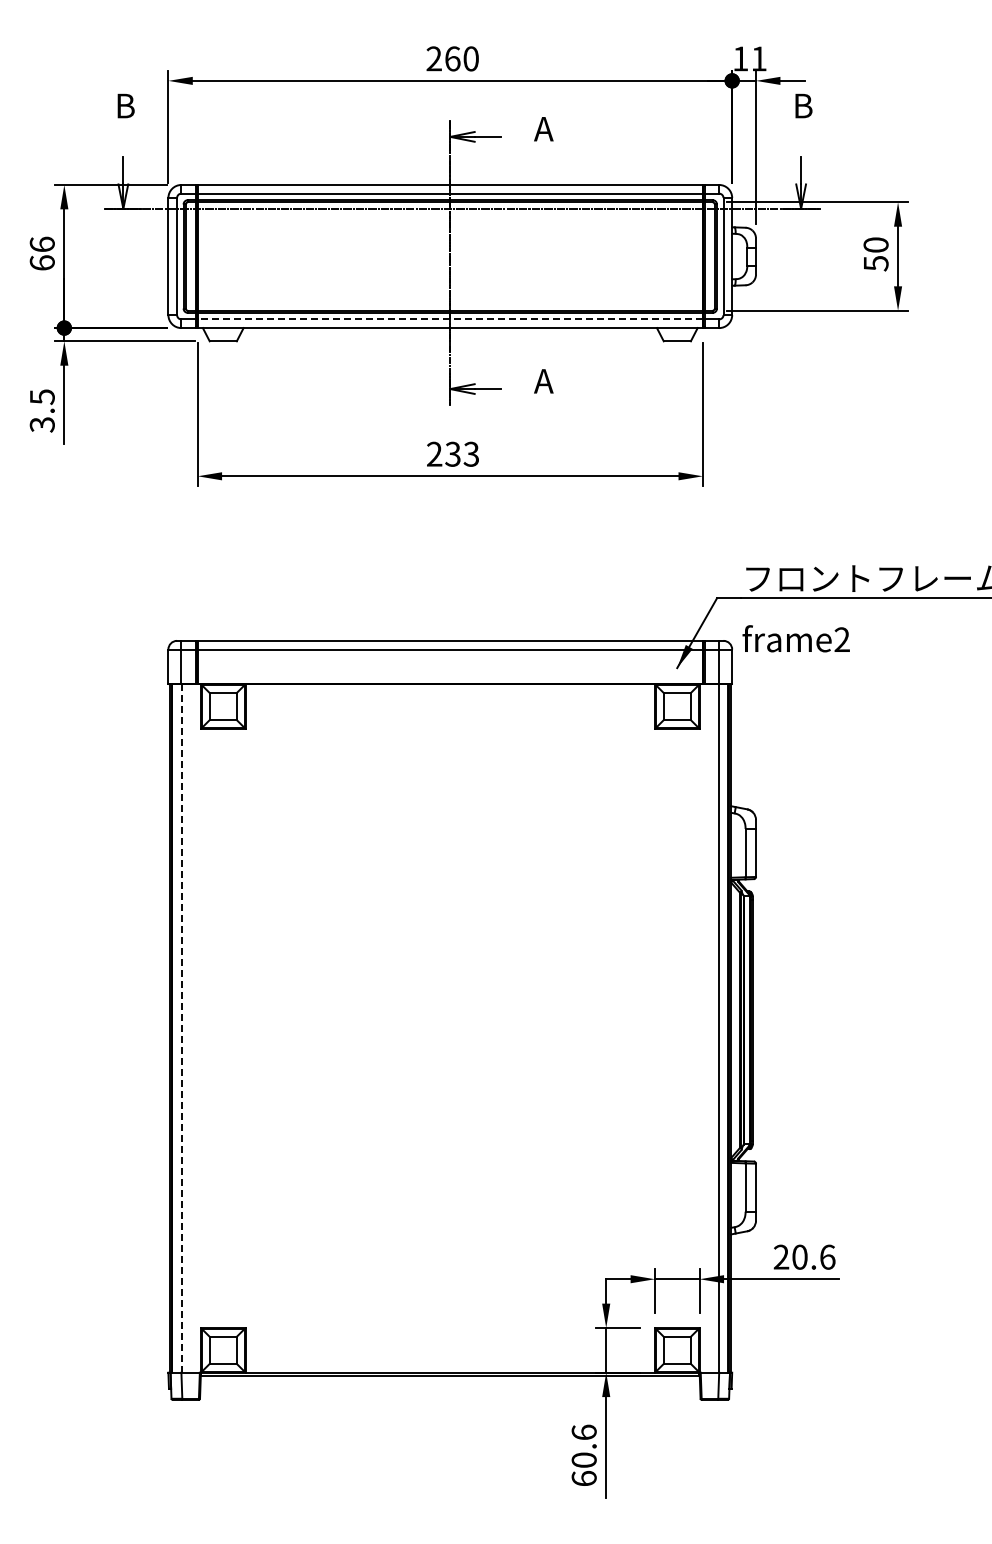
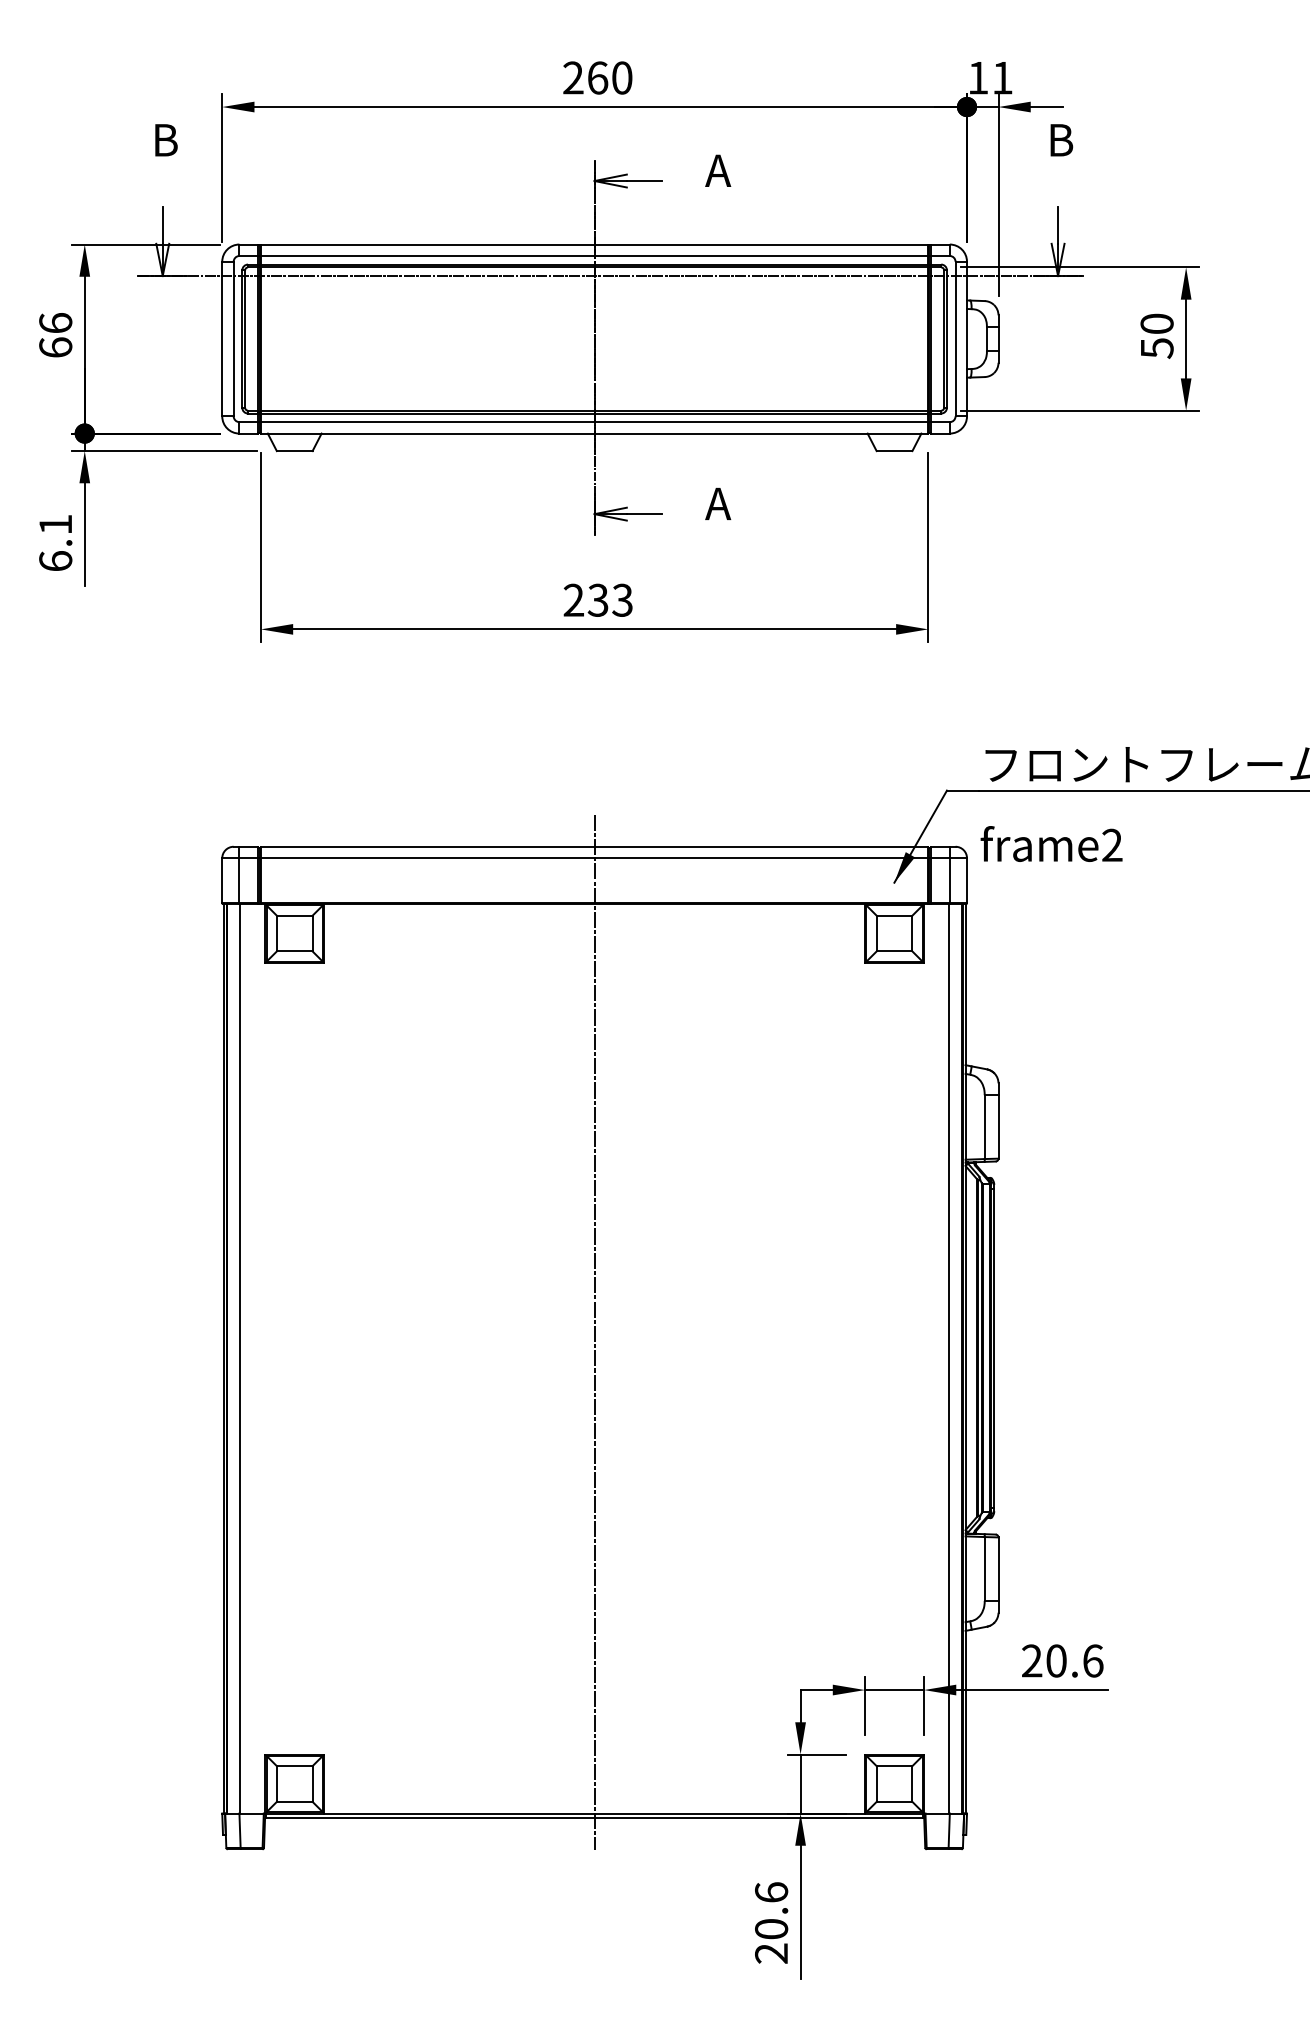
line: (450, 319) -> (594, 422), dashed -> solid
text: (41, 410) -> (54, 542), 3.5 -> 6.1
line: (450, 1008) -> (594, 1332), added
line: (181, 1028) -> (239, 1358), dashed -> solid
text: (583, 1478) -> (770, 1953), 60.6 -> 20.6

